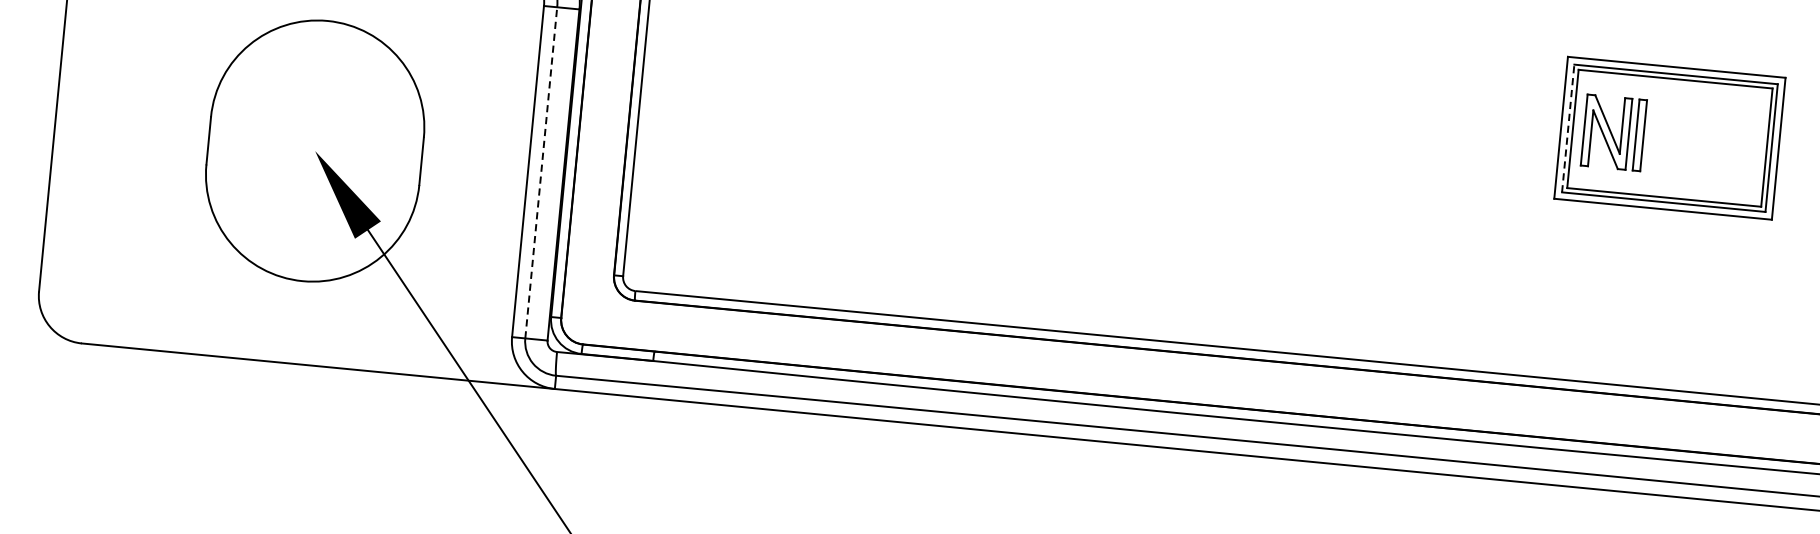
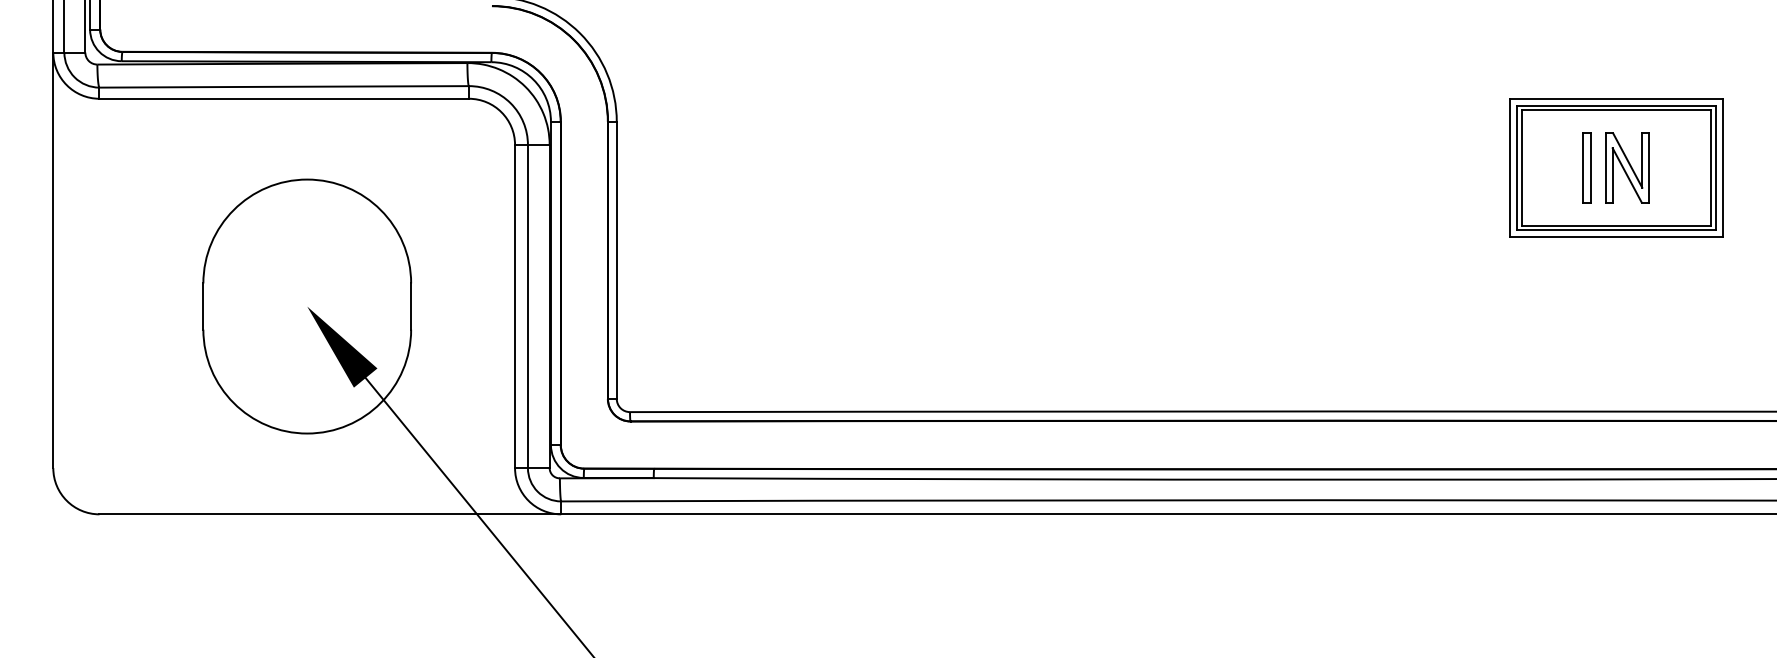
line: (1568, 127) -> (1517, 167), dashed -> solid
part: (1606, 131) -> (1627, 167), moved
line: (540, 172) -> (527, 306), dashed -> solid

